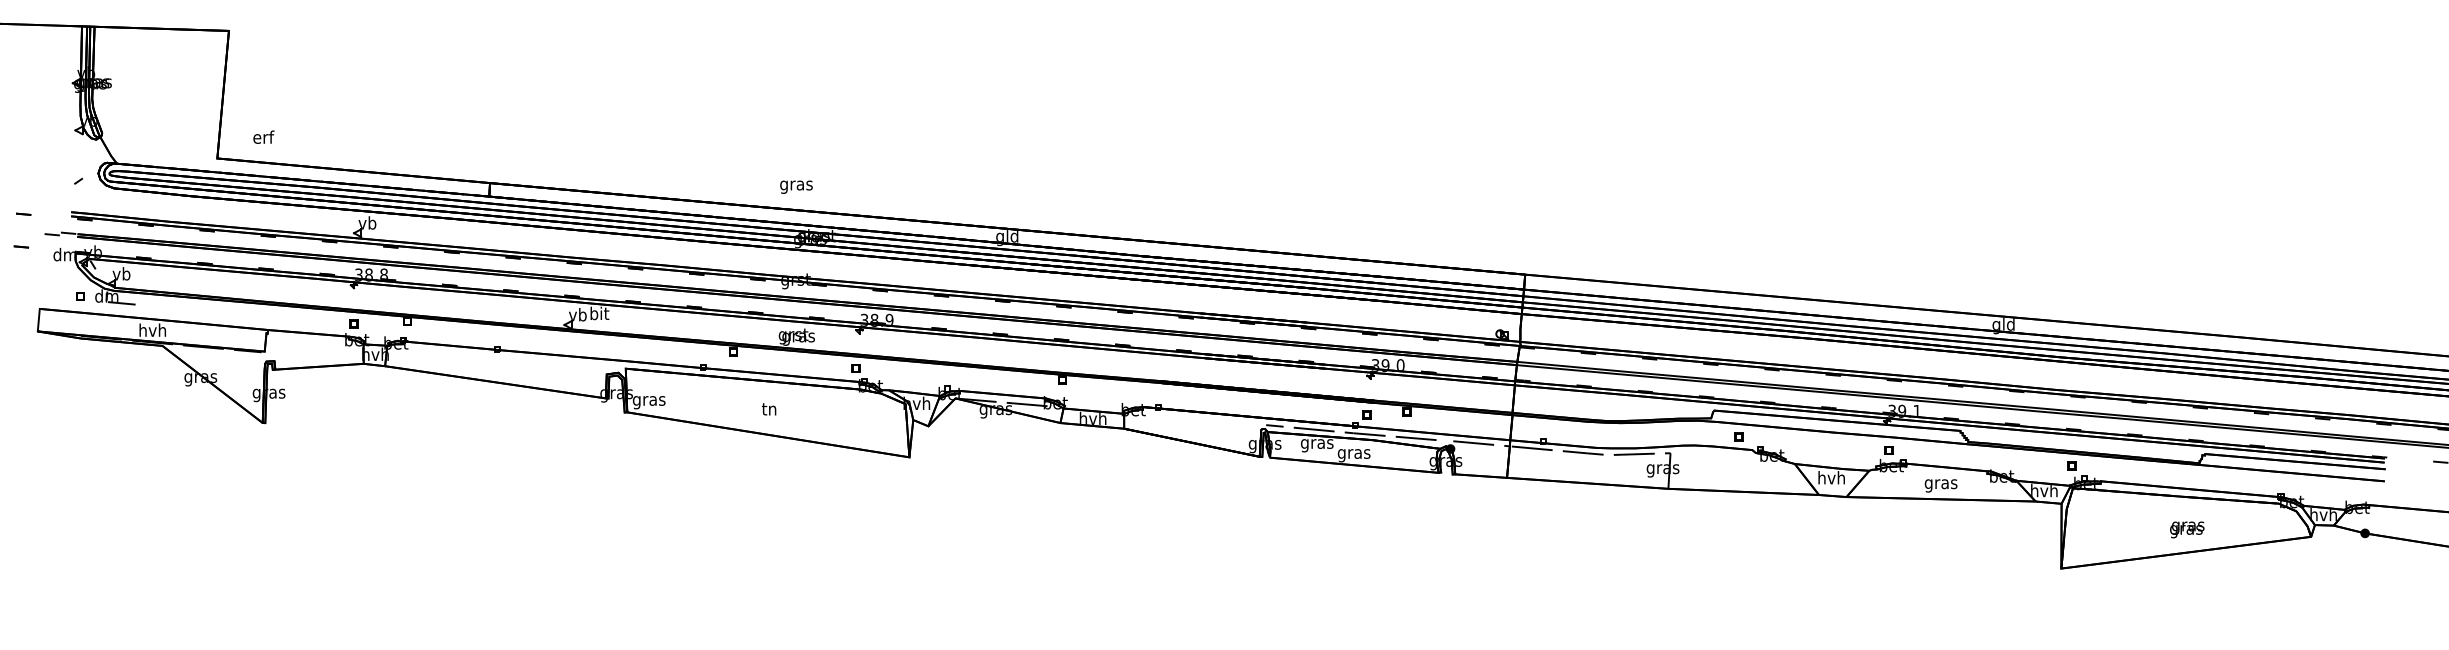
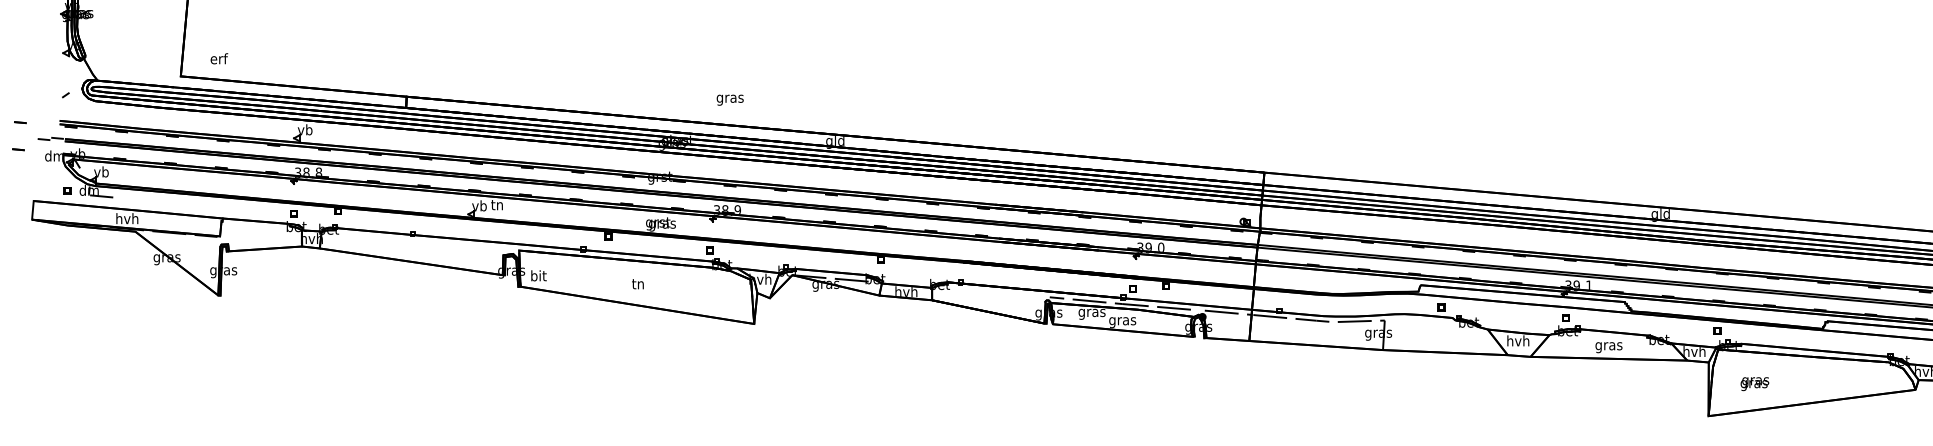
text: (796, 186) -> (730, 99), moved
text: (599, 313) -> (497, 204), bit -> tn
text: (648, 400) -> (538, 276), gras -> bit
text: (2187, 529) -> (1755, 383), moved

